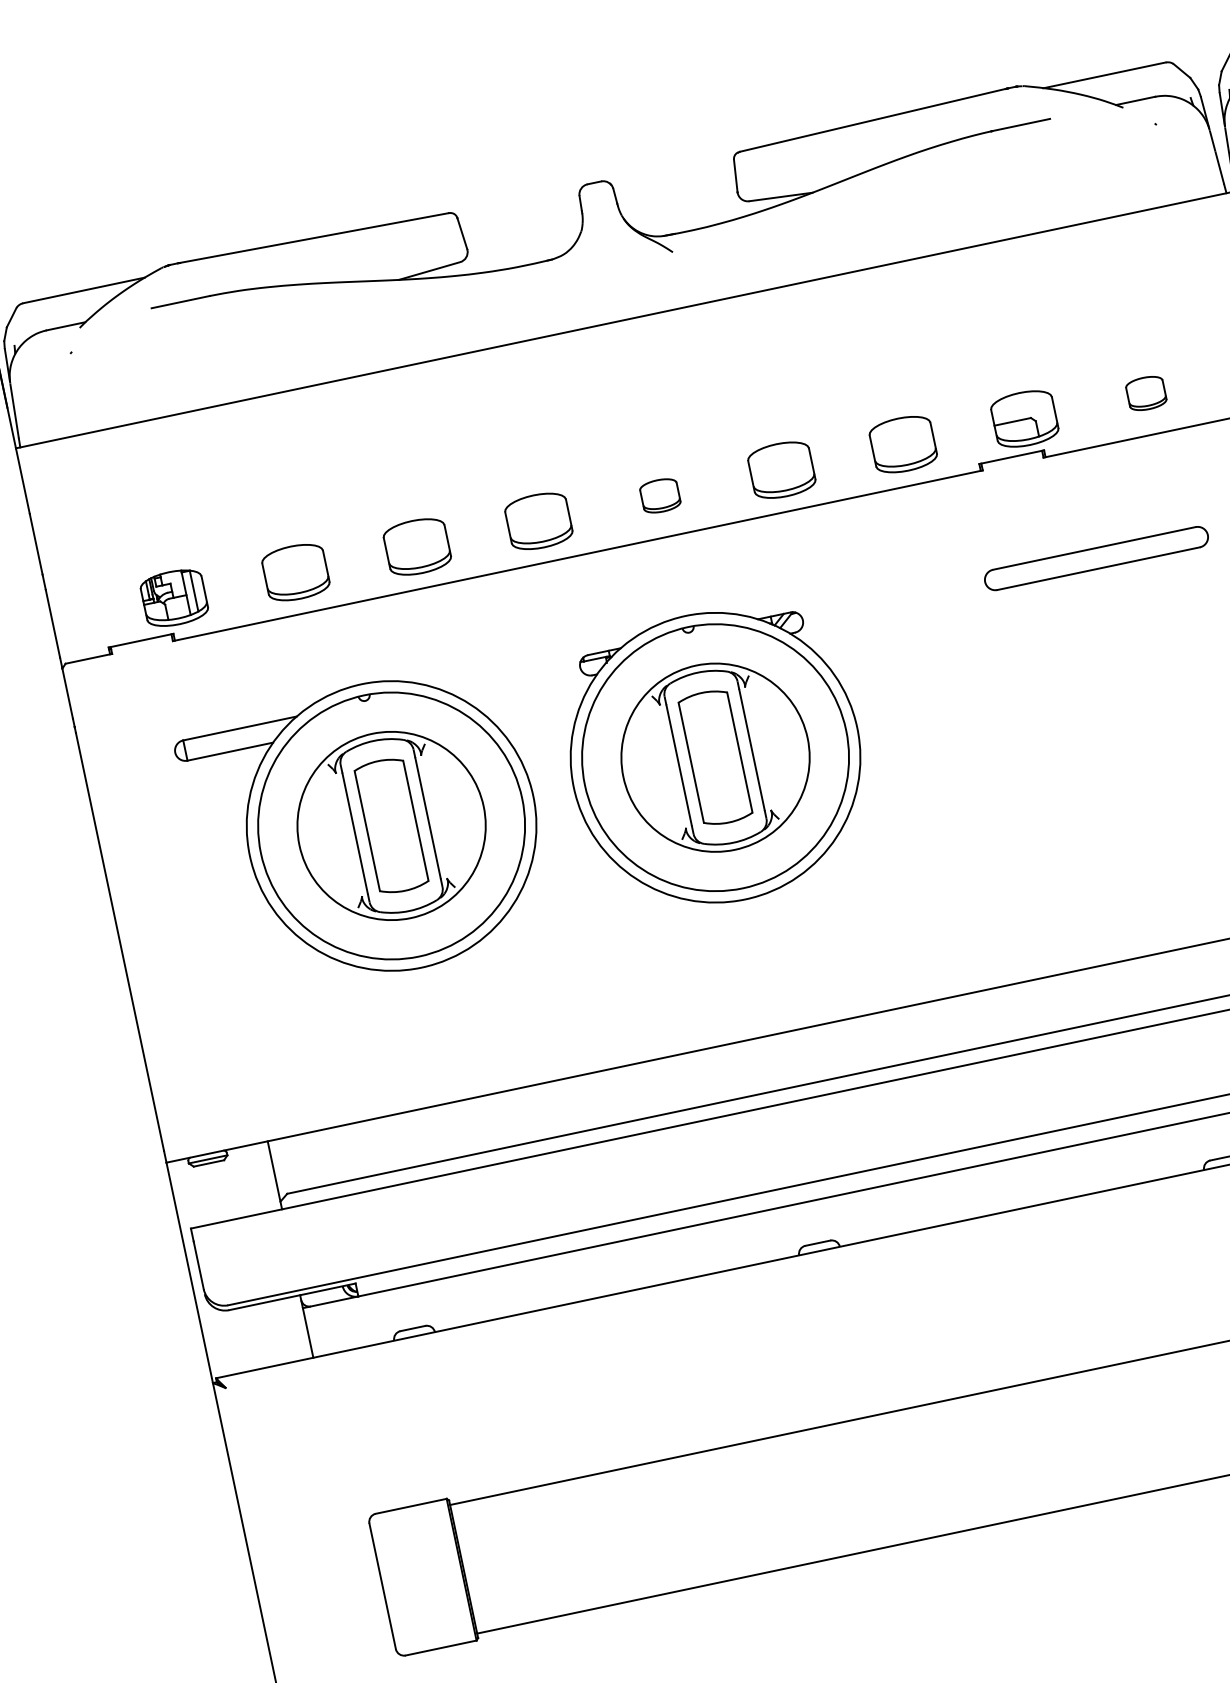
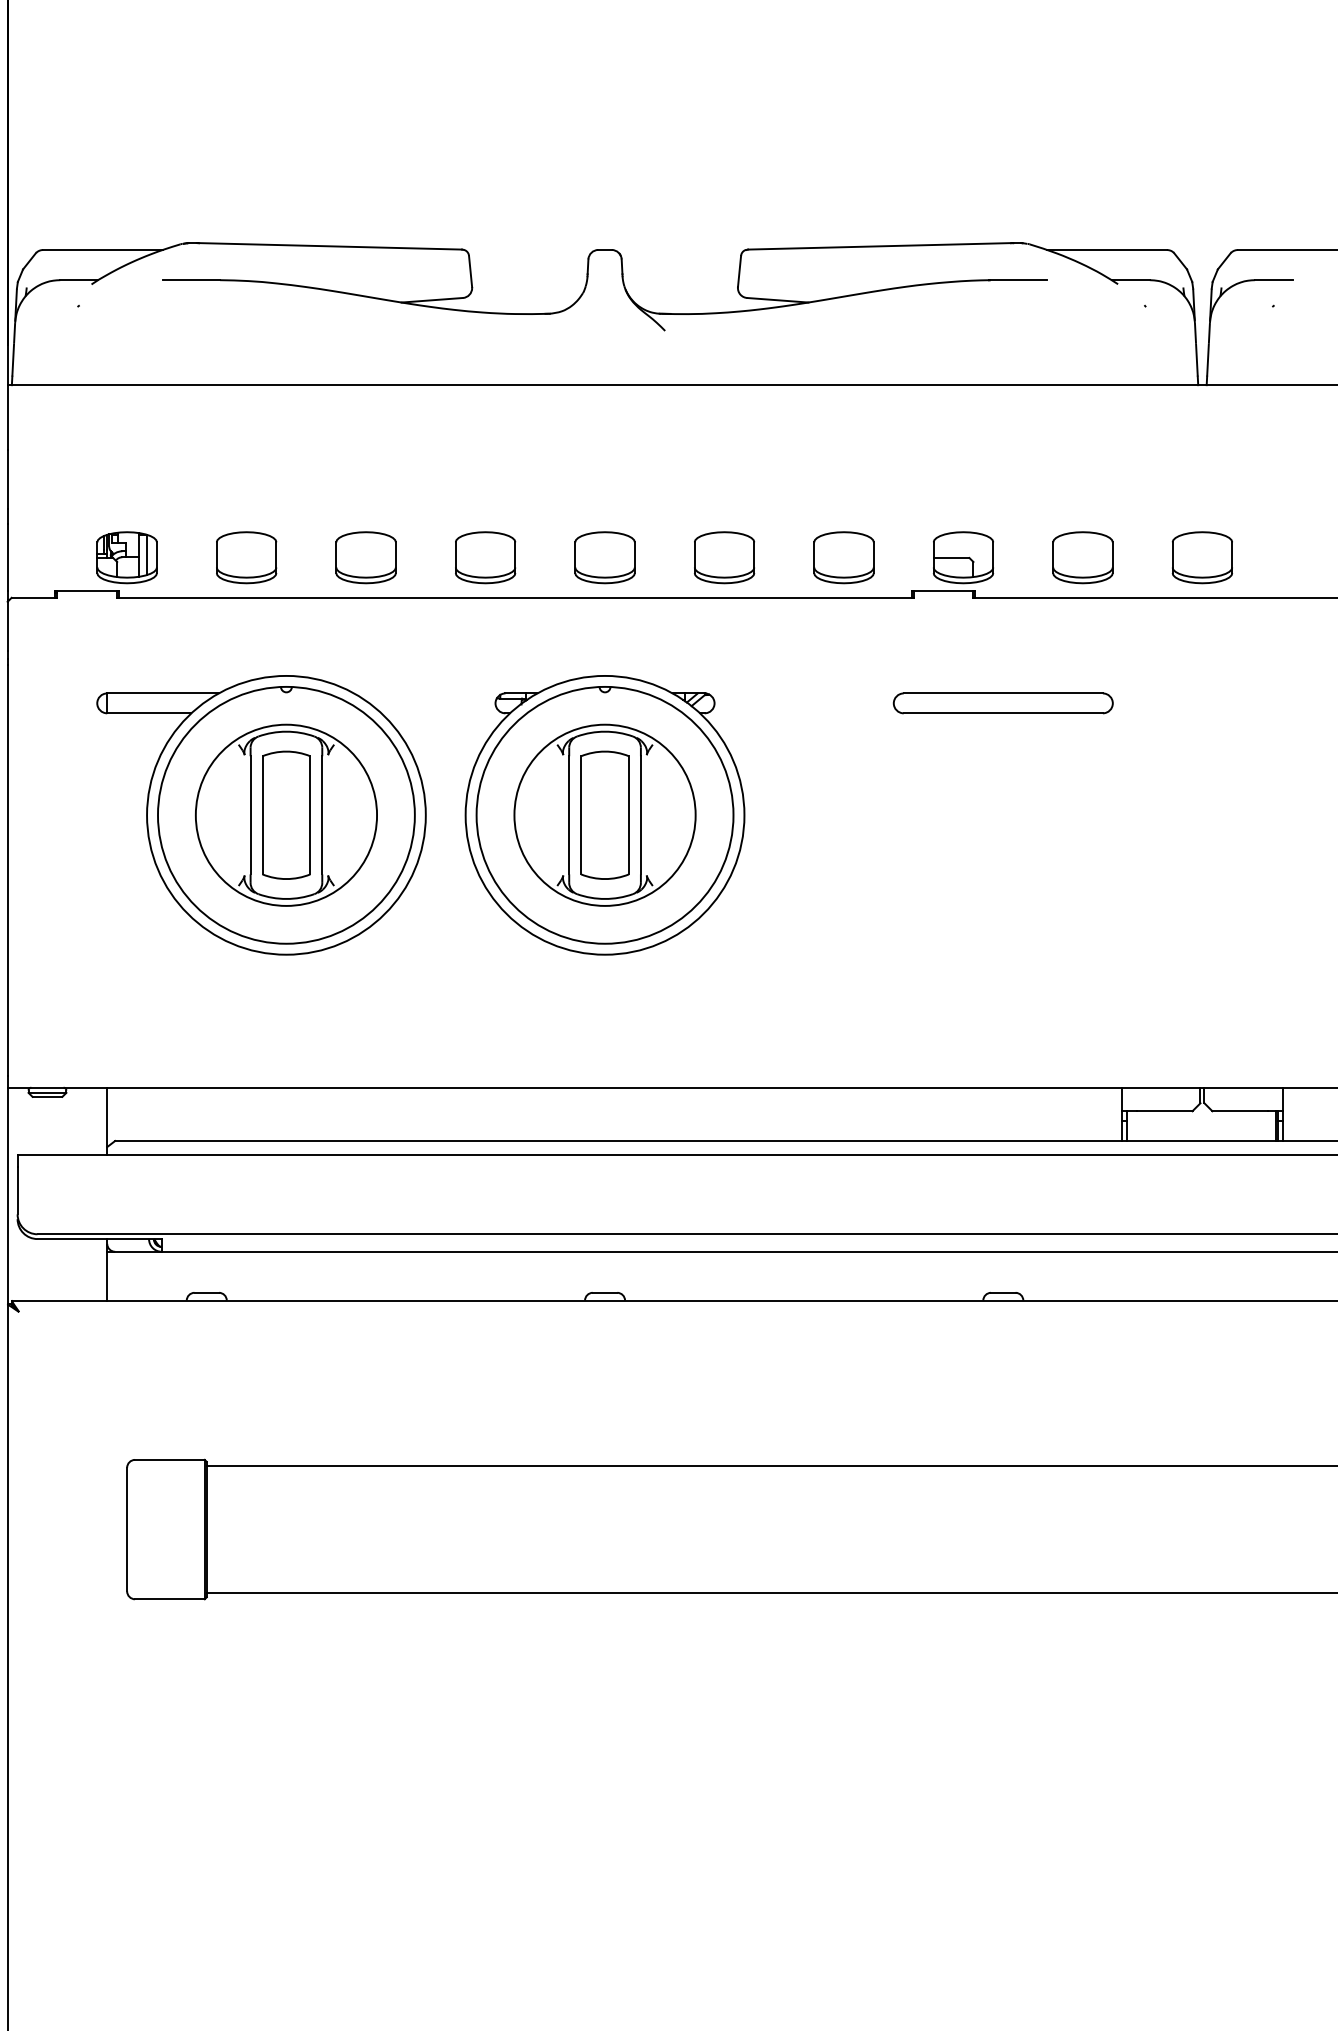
part: (1145, 393) -> (1082, 557), size x1.67
part: (659, 495) -> (604, 557), size x1.67

